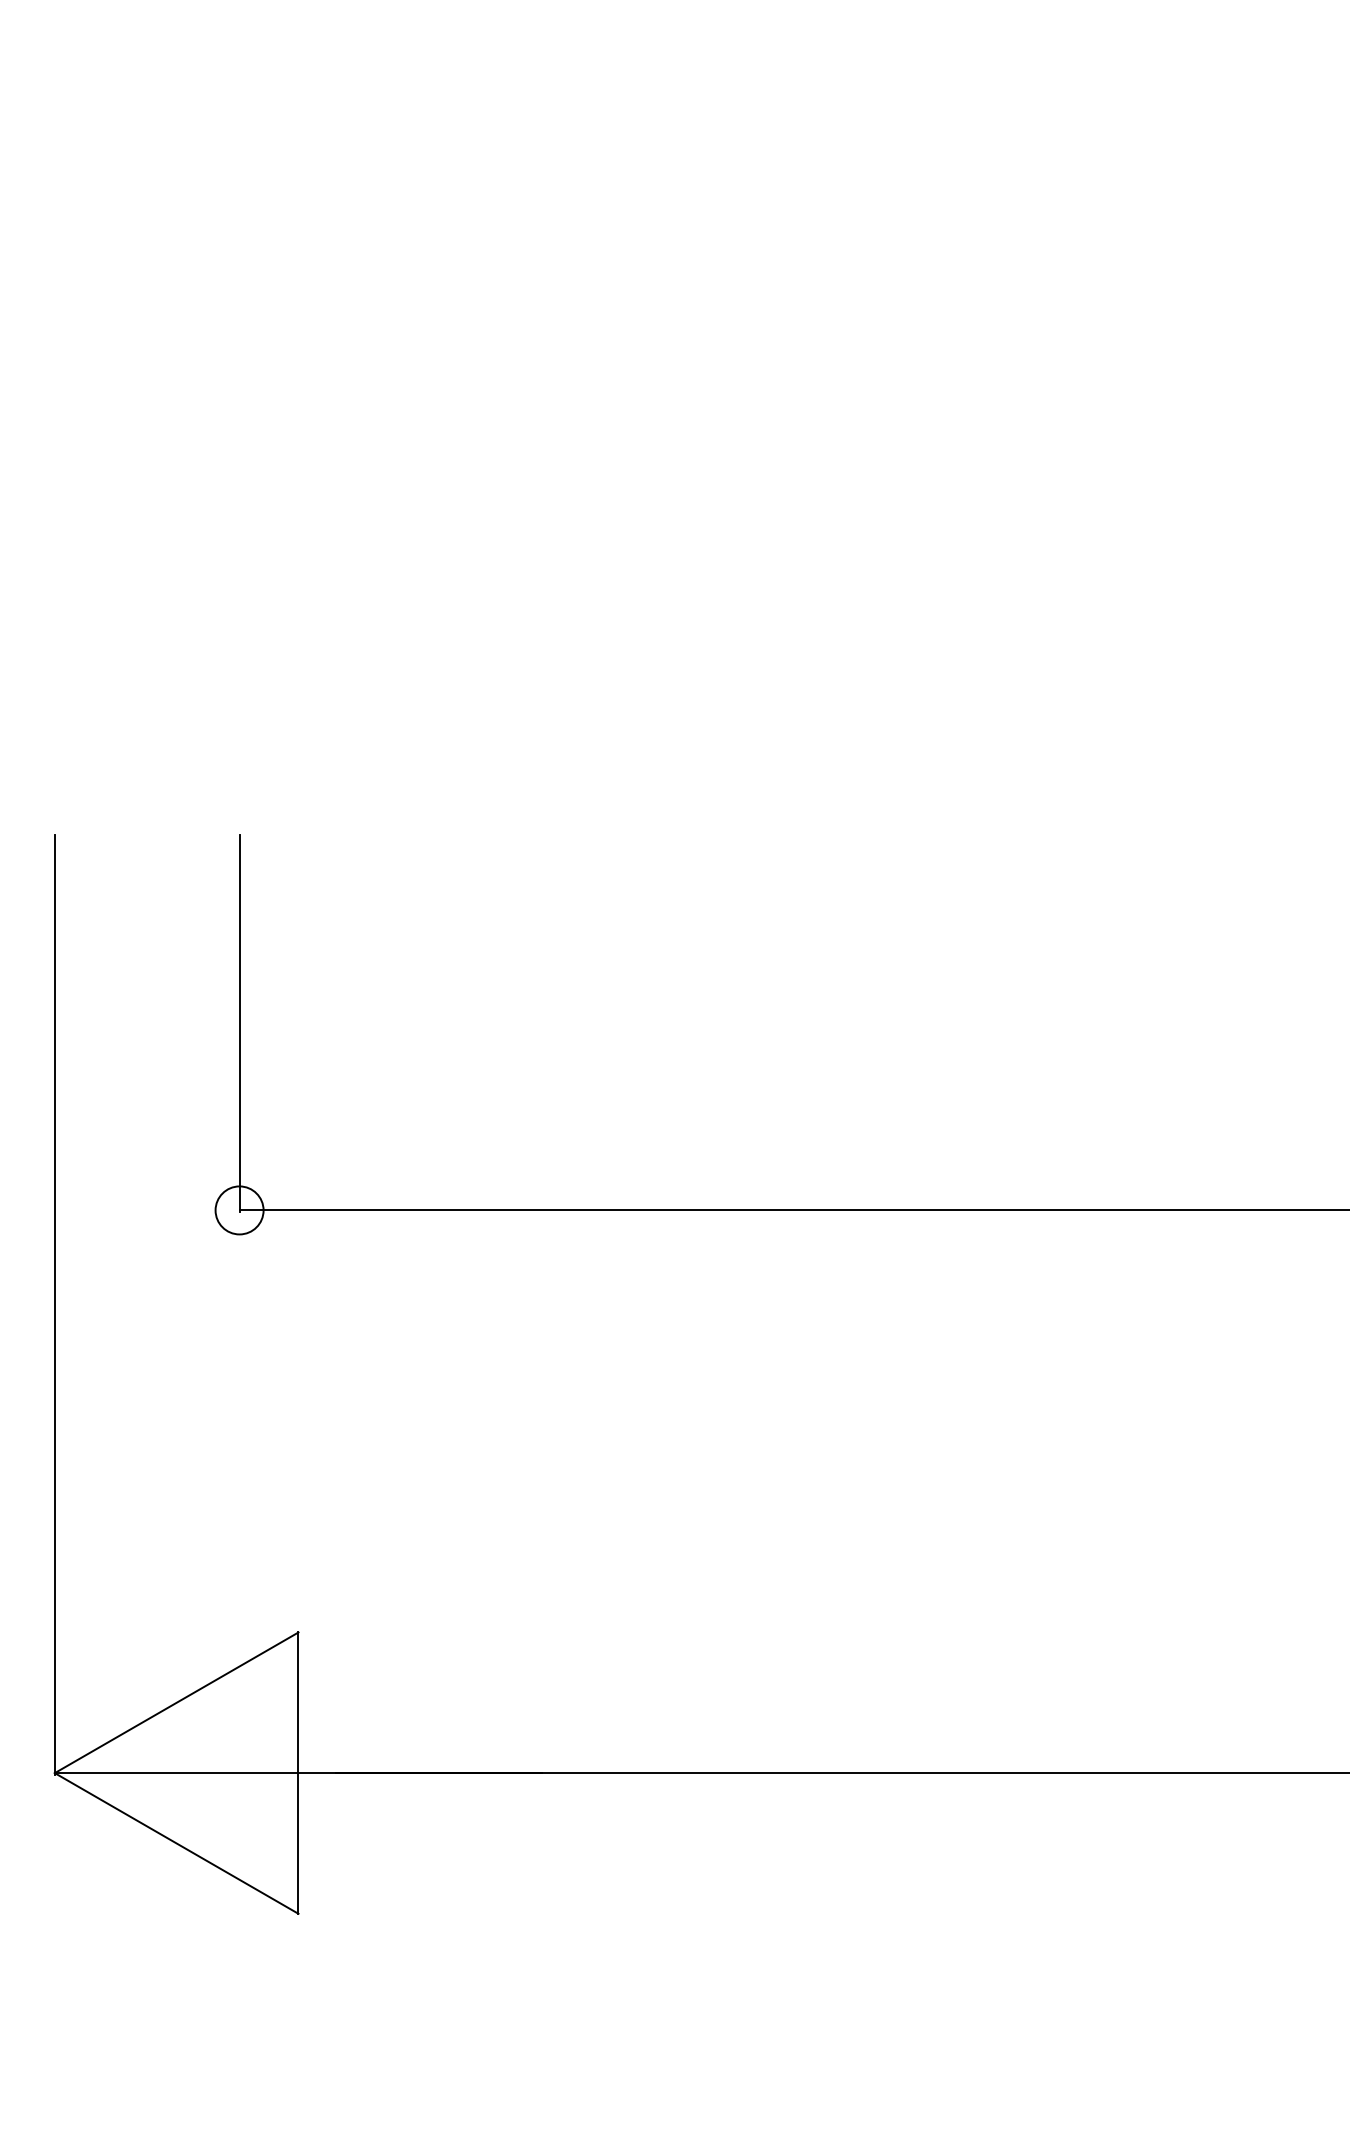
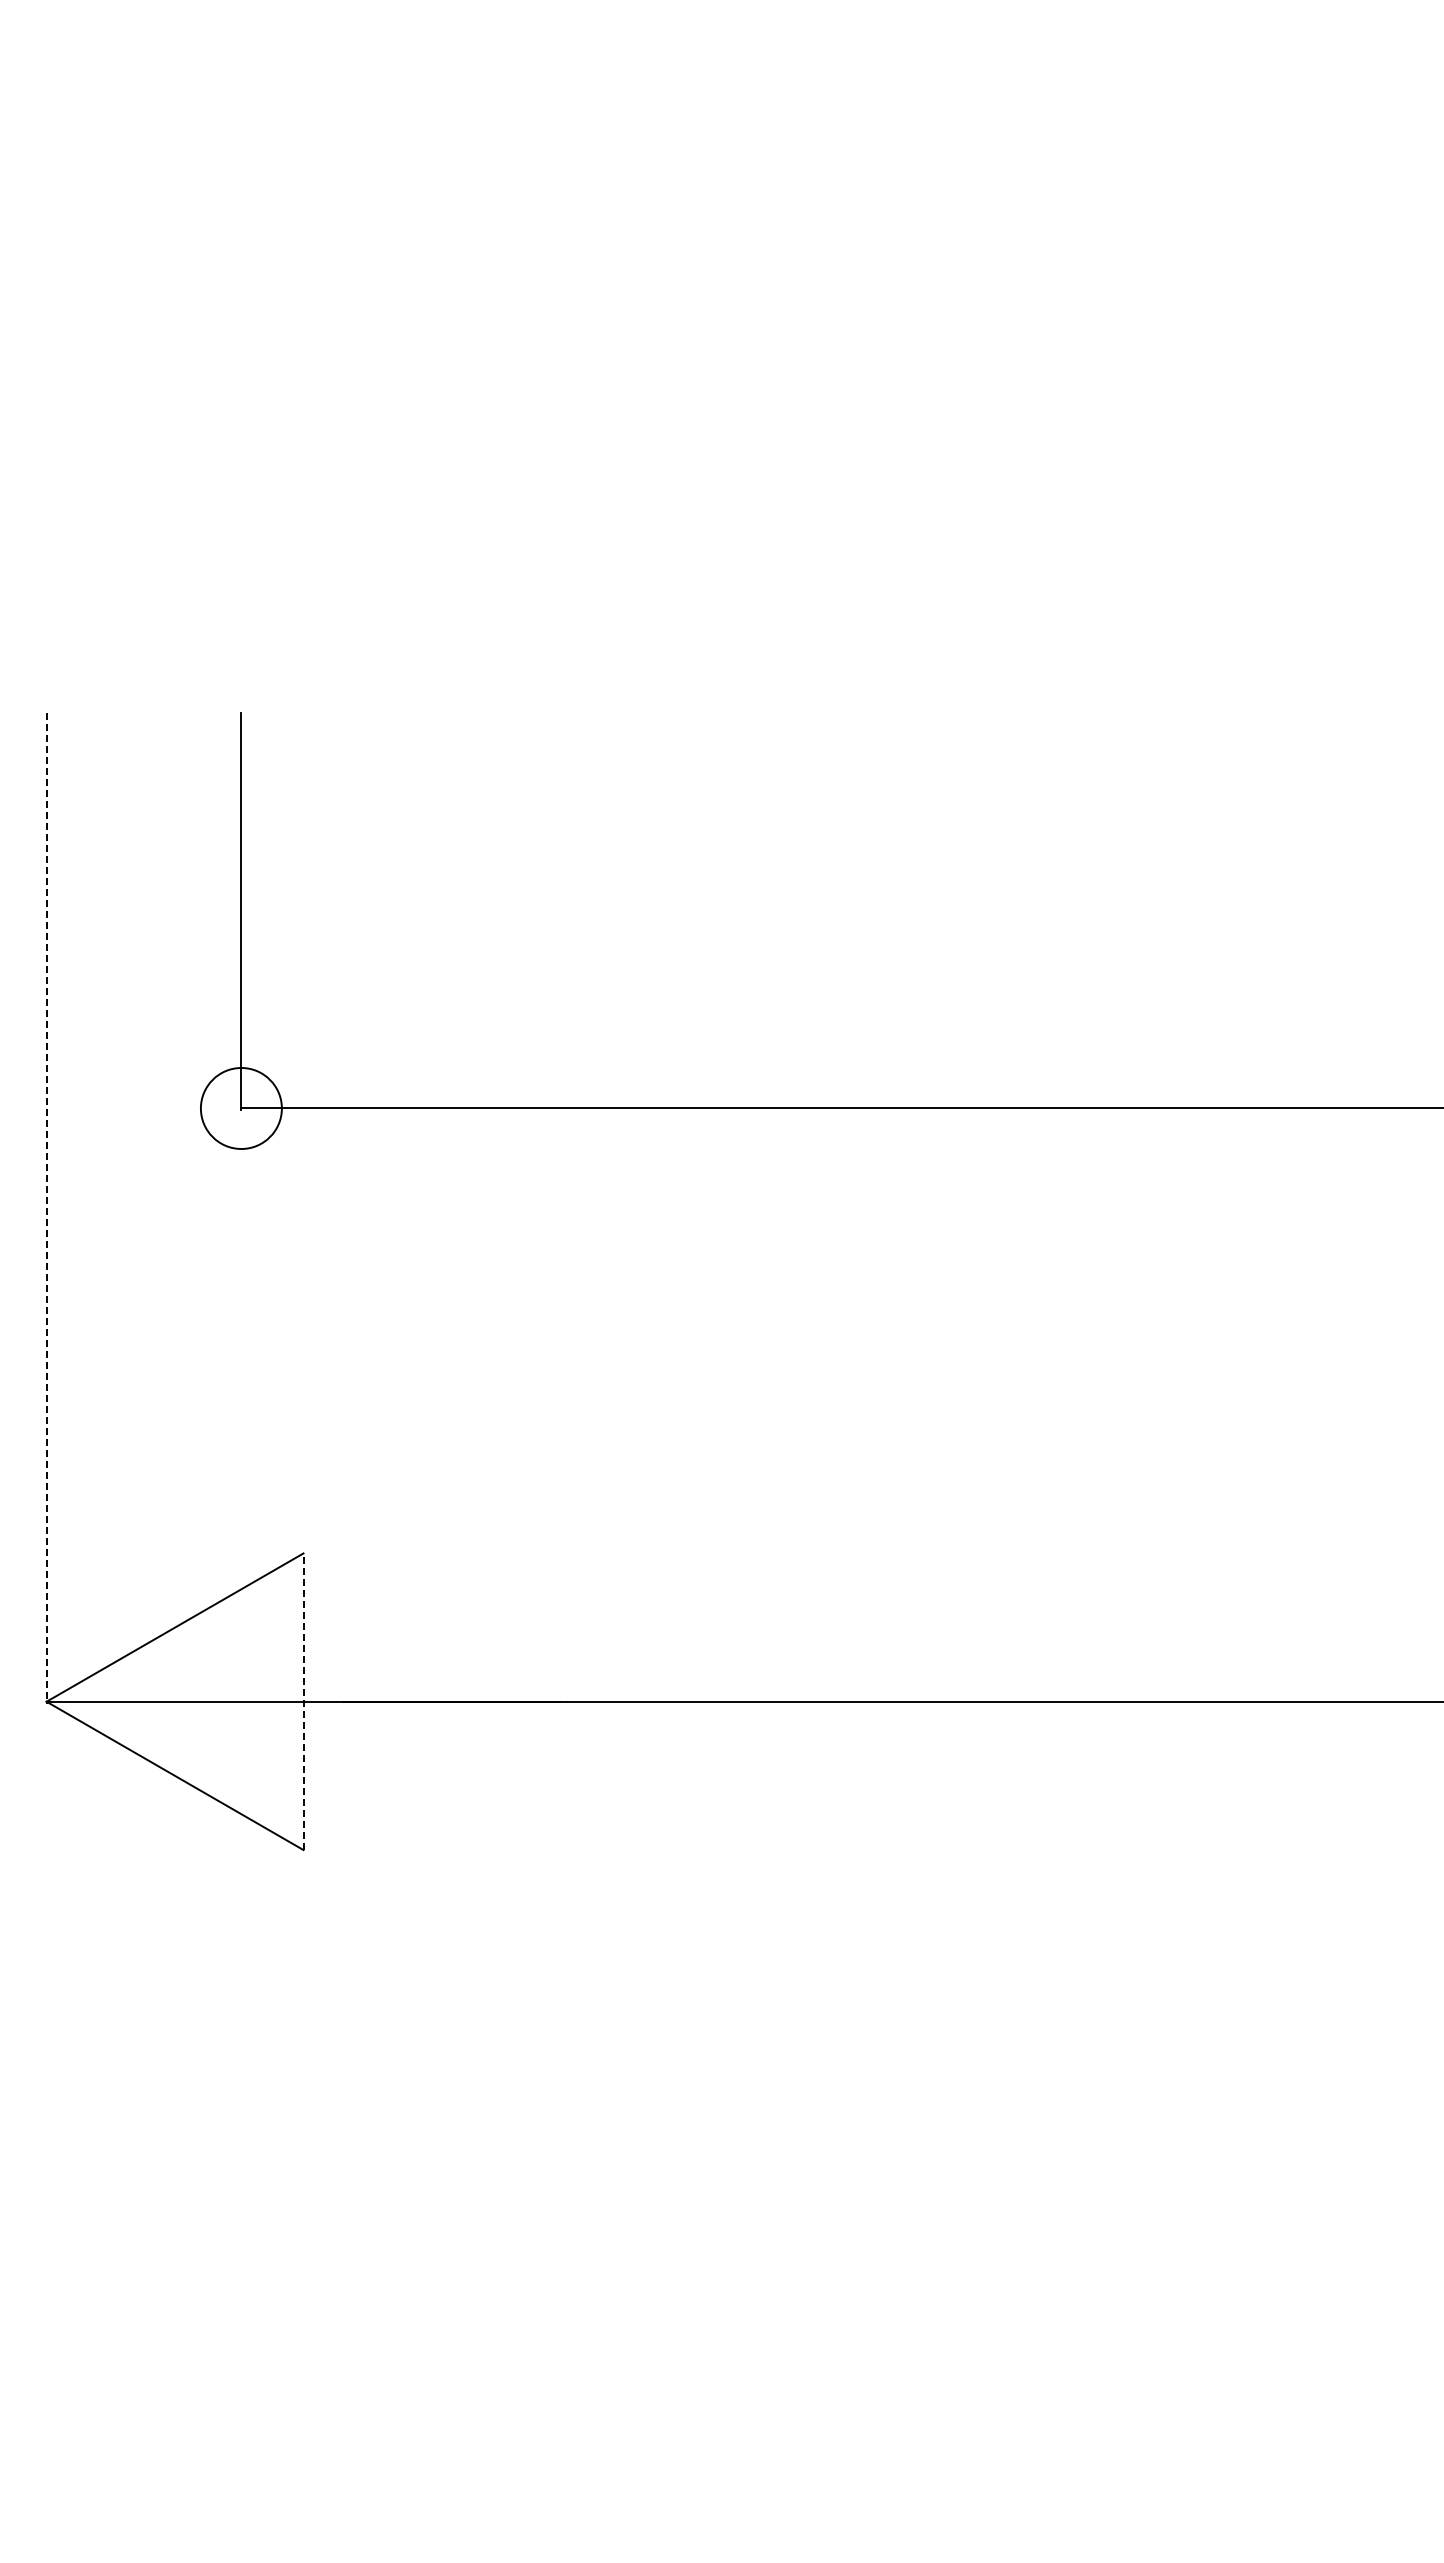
circle: (239, 1210) -> (241, 1108), size x1.6
line: (54, 1305) -> (46, 1208), solid -> dashed
line: (298, 1772) -> (303, 1701), solid -> dashed

